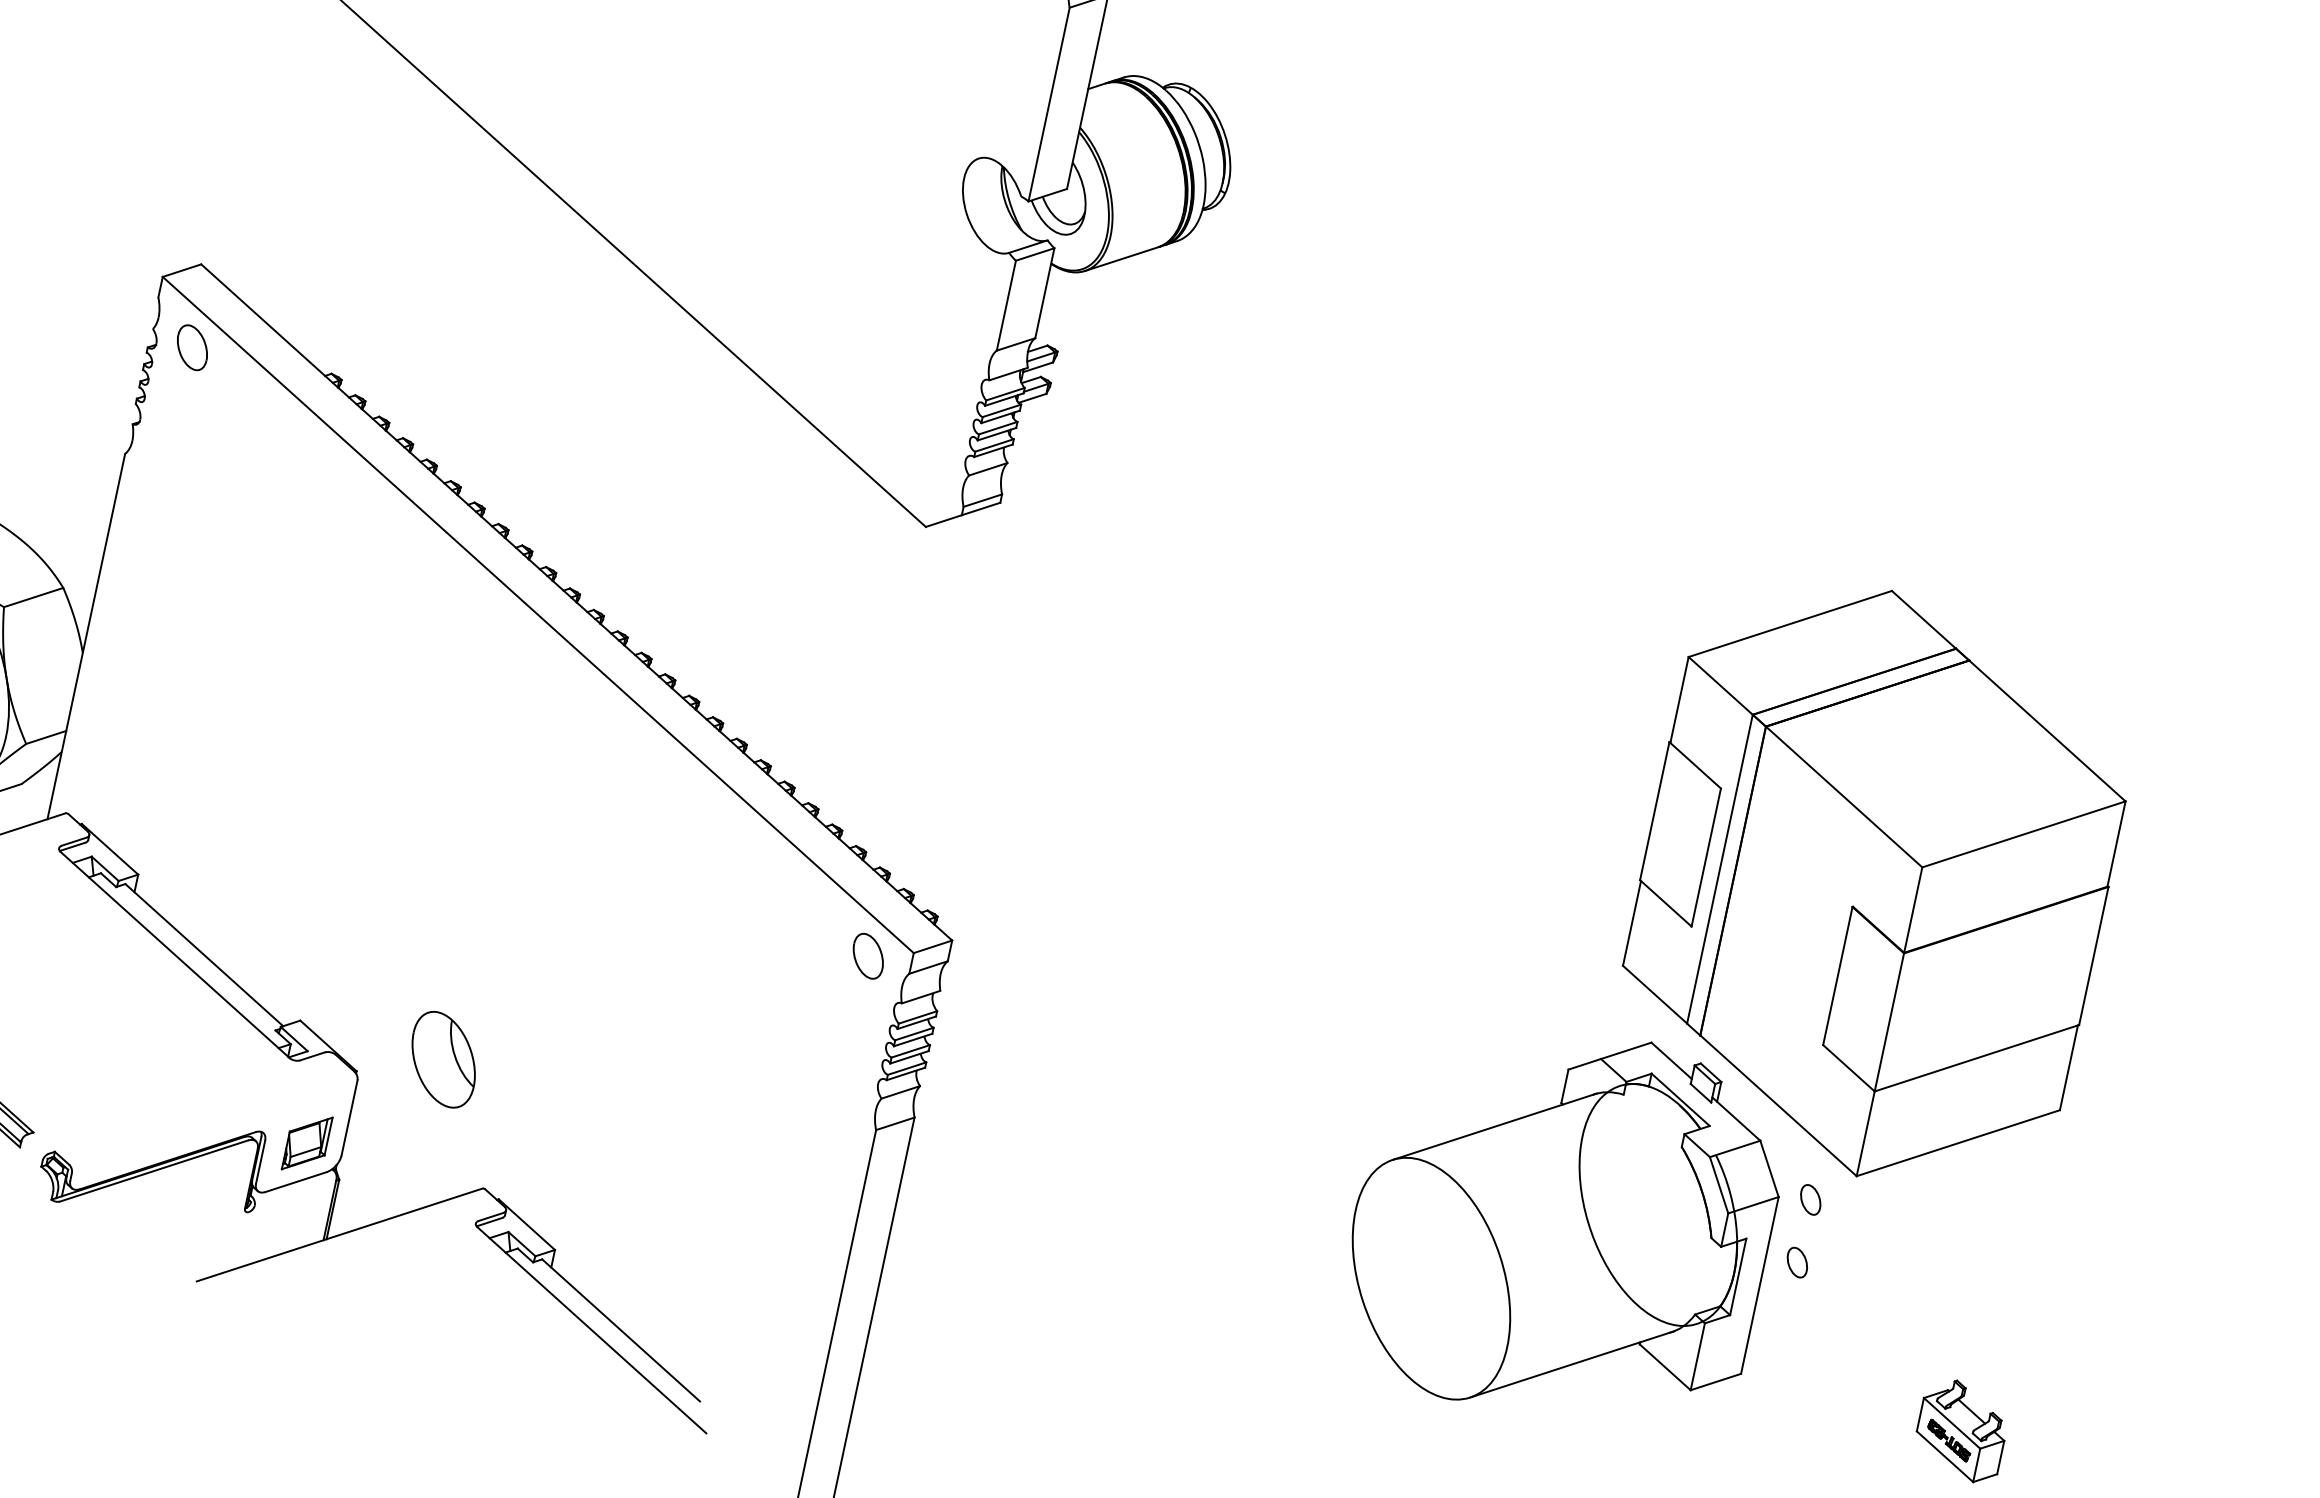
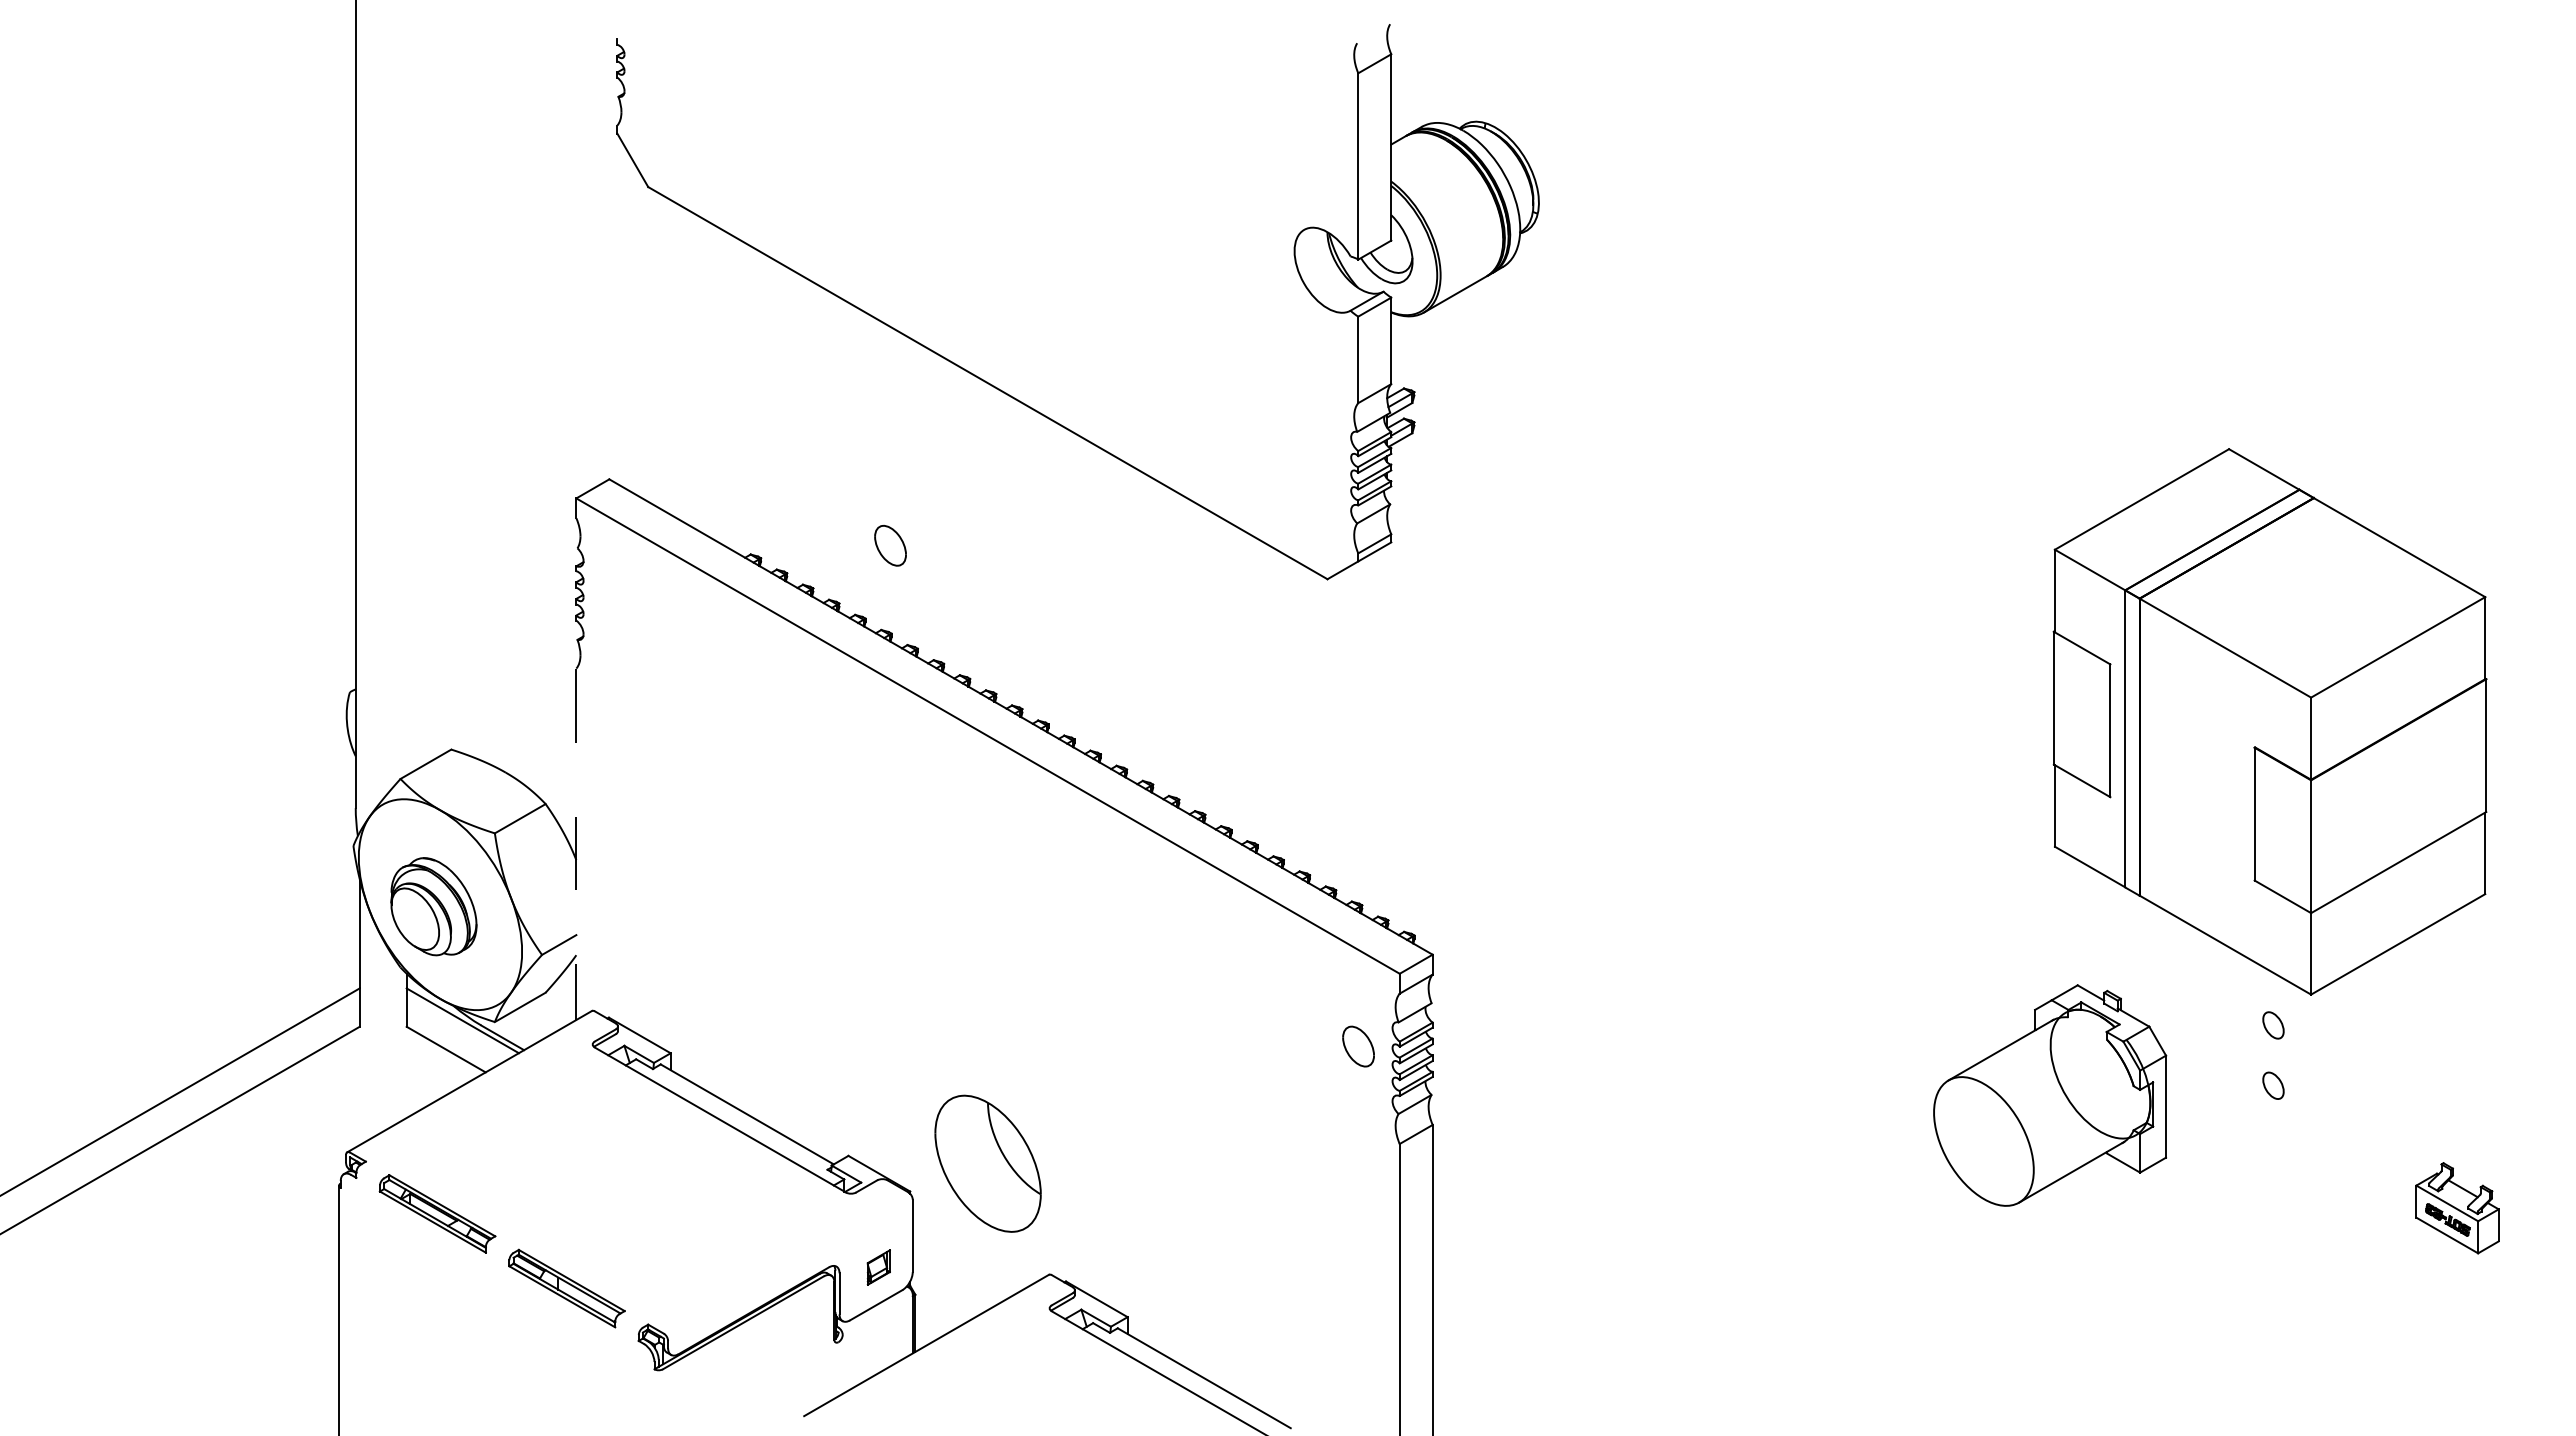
part: (192, 347) -> (890, 545), moved
line: (86, 636) -> (576, 844), solid -> dashed
part: (868, 956) -> (1358, 1046), moved
part: (443, 1059) -> (987, 1163), size x1.6
part: (306, 1143) -> (878, 1267), size x0.6
part: (1562, 1223) -> (2049, 1095), size x0.6

